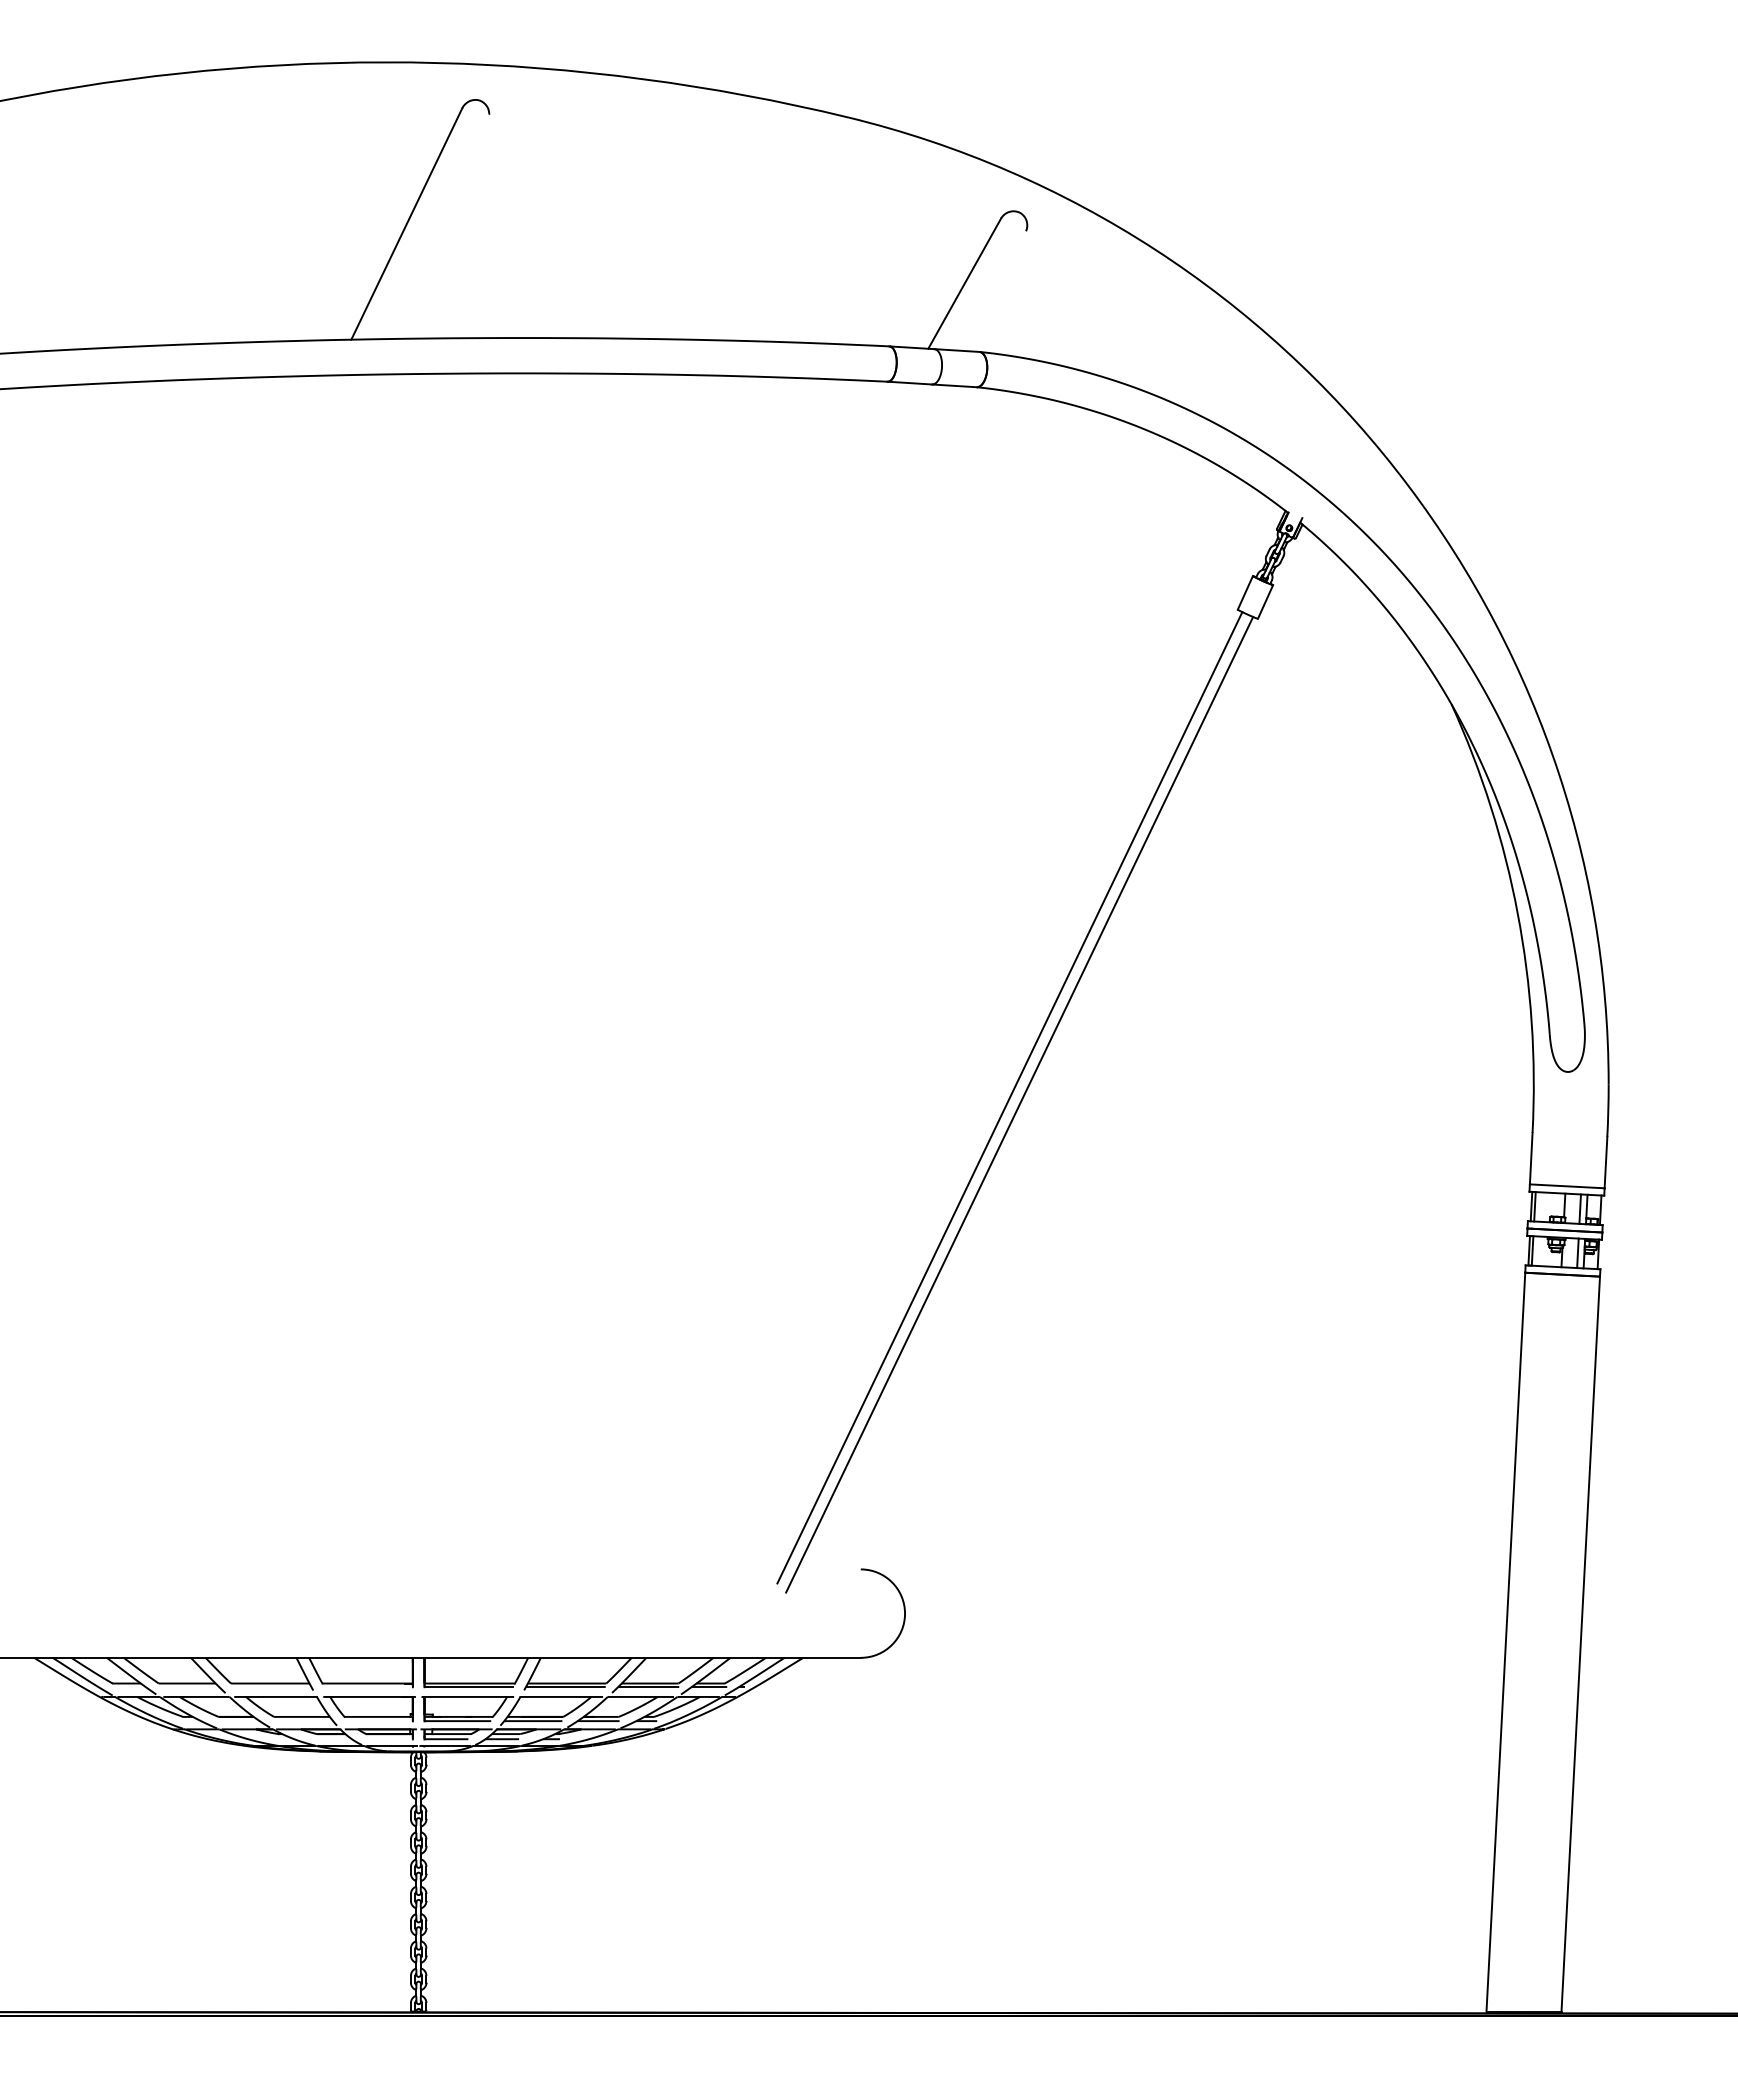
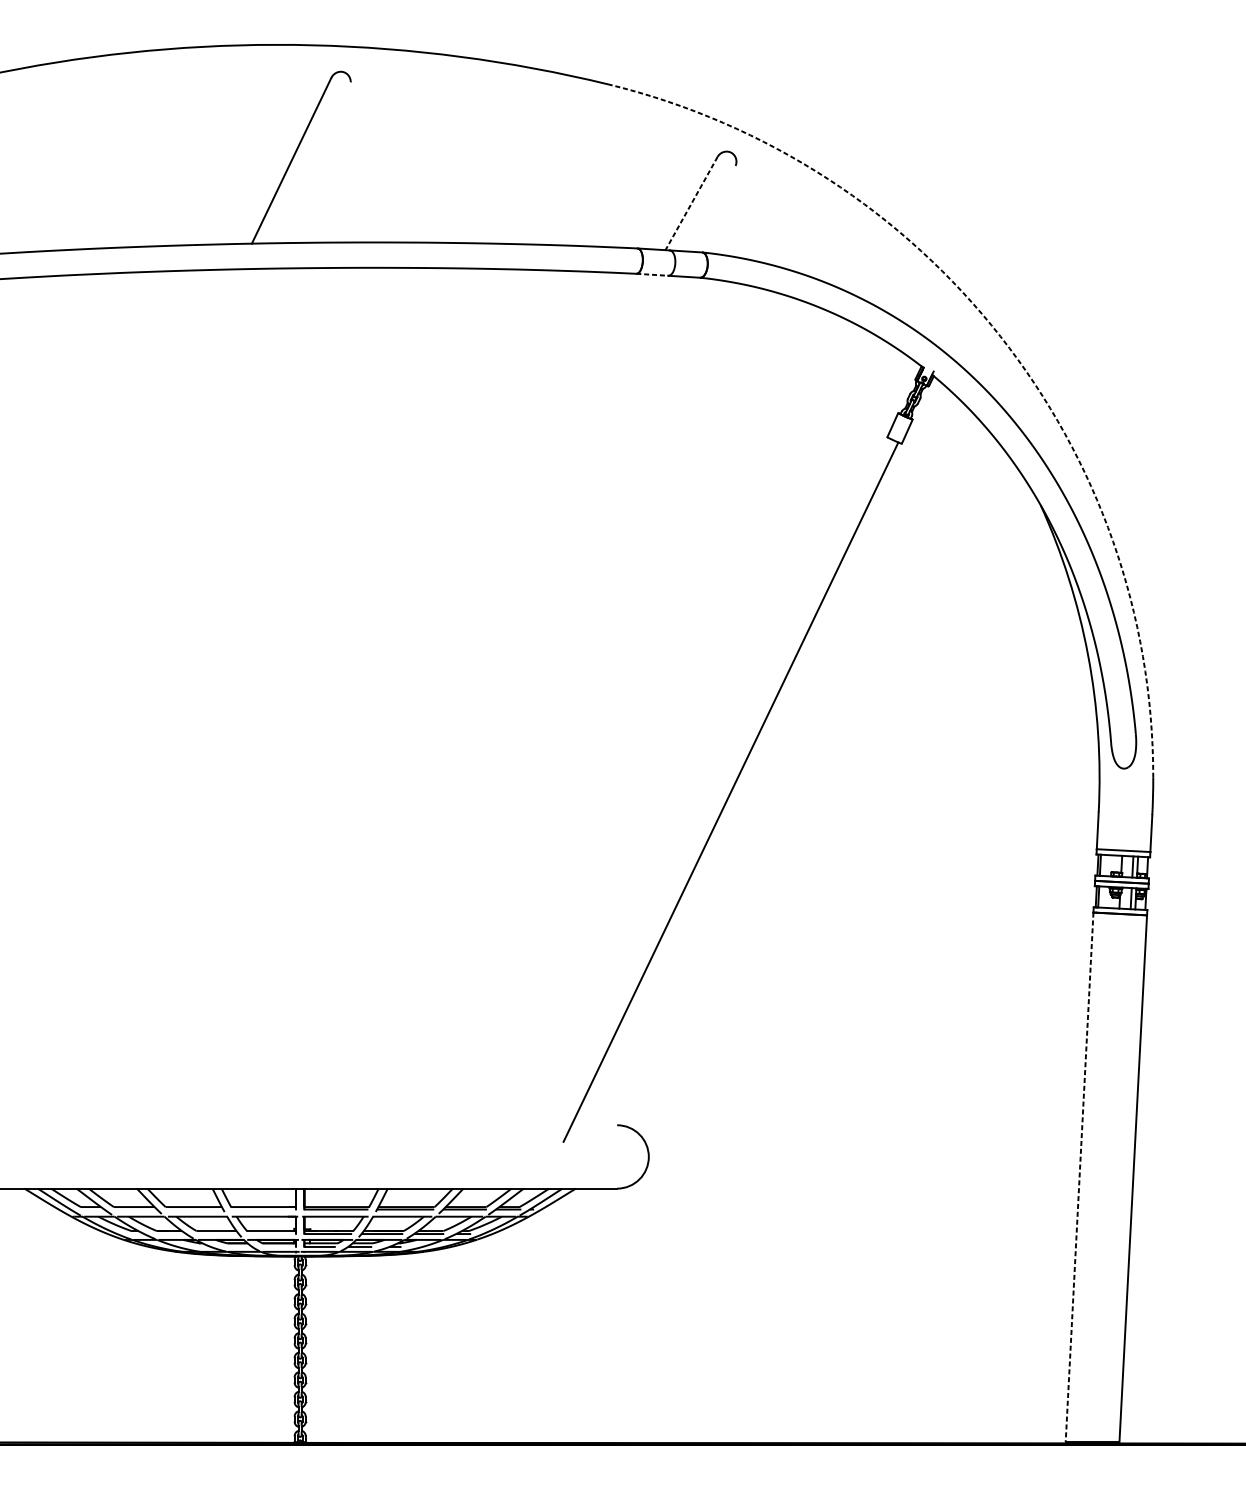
line: (964, 283) -> (691, 203), solid -> dashed
line: (910, 383) -> (652, 275), solid -> dashed
arc: (1395, 469) -> (1000, 336), solid -> dashed
line: (1009, 1097) -> (723, 786), removed
line: (1505, 1642) -> (1079, 1177), solid -> dashed

